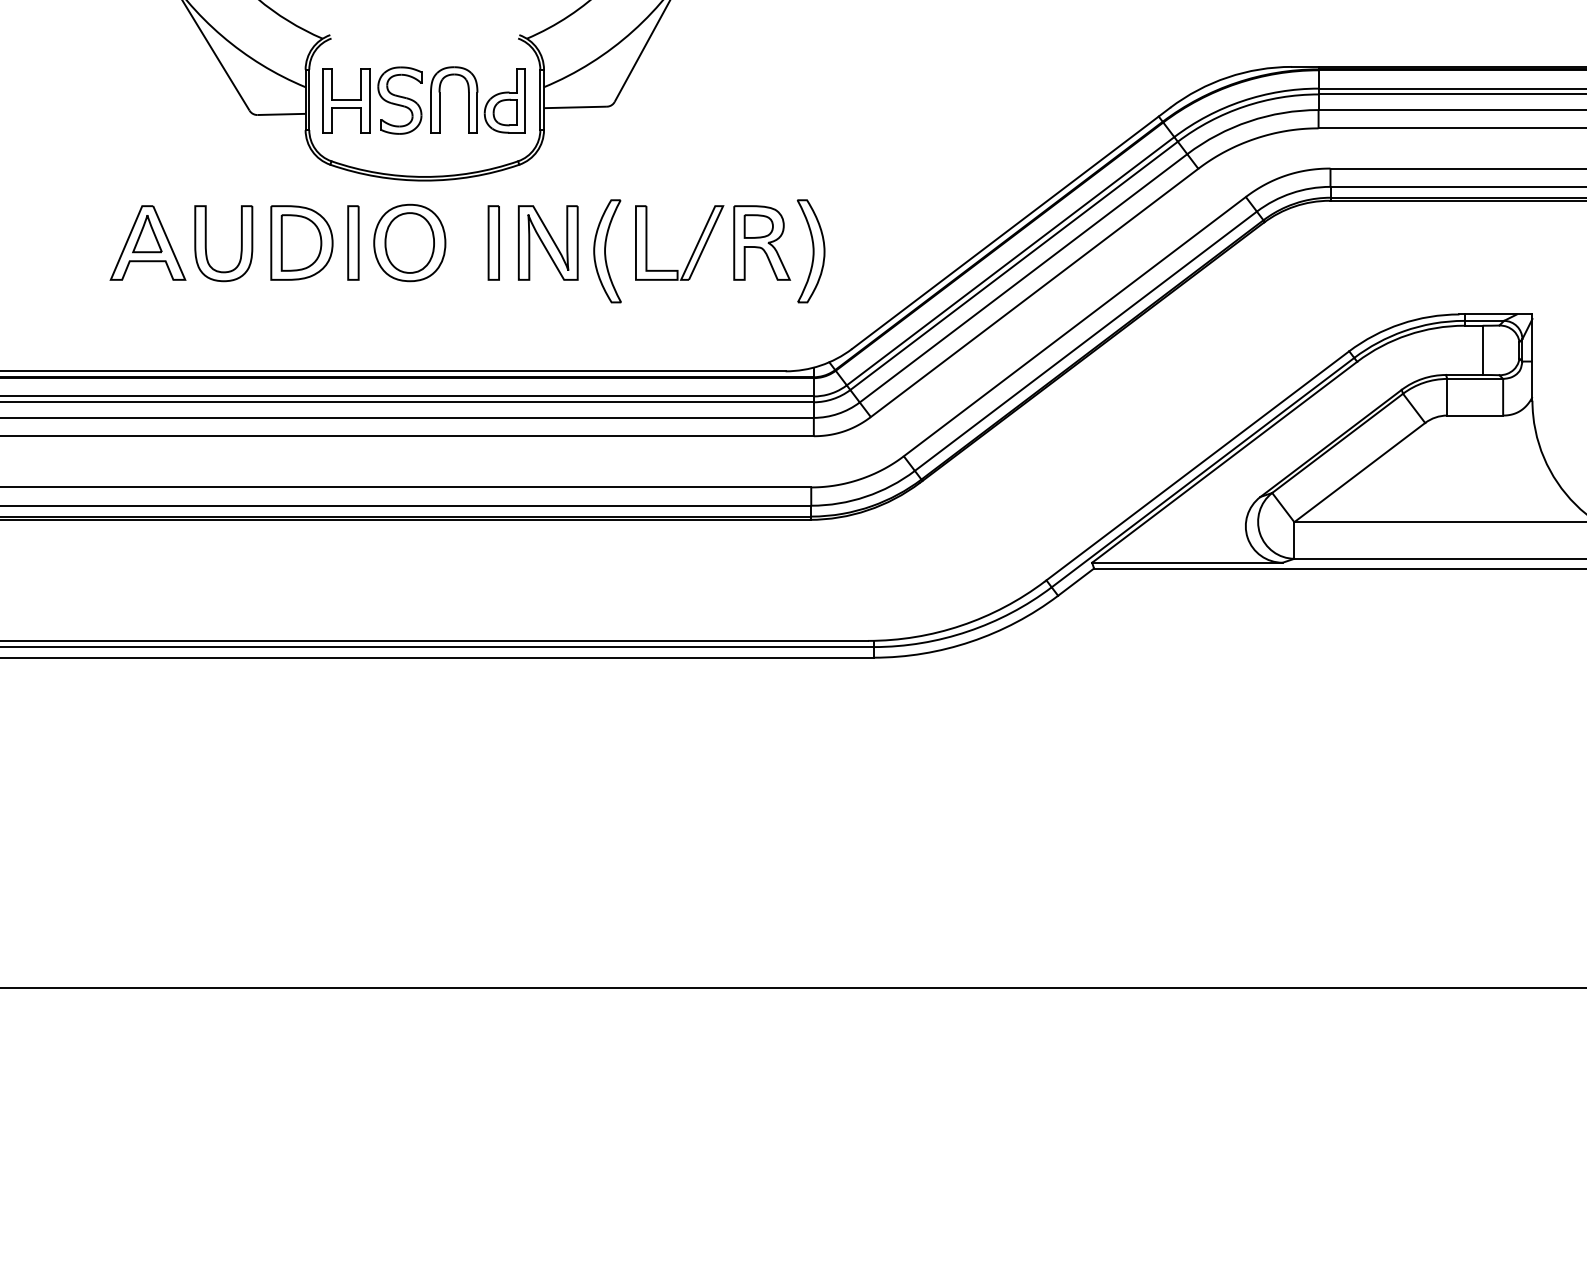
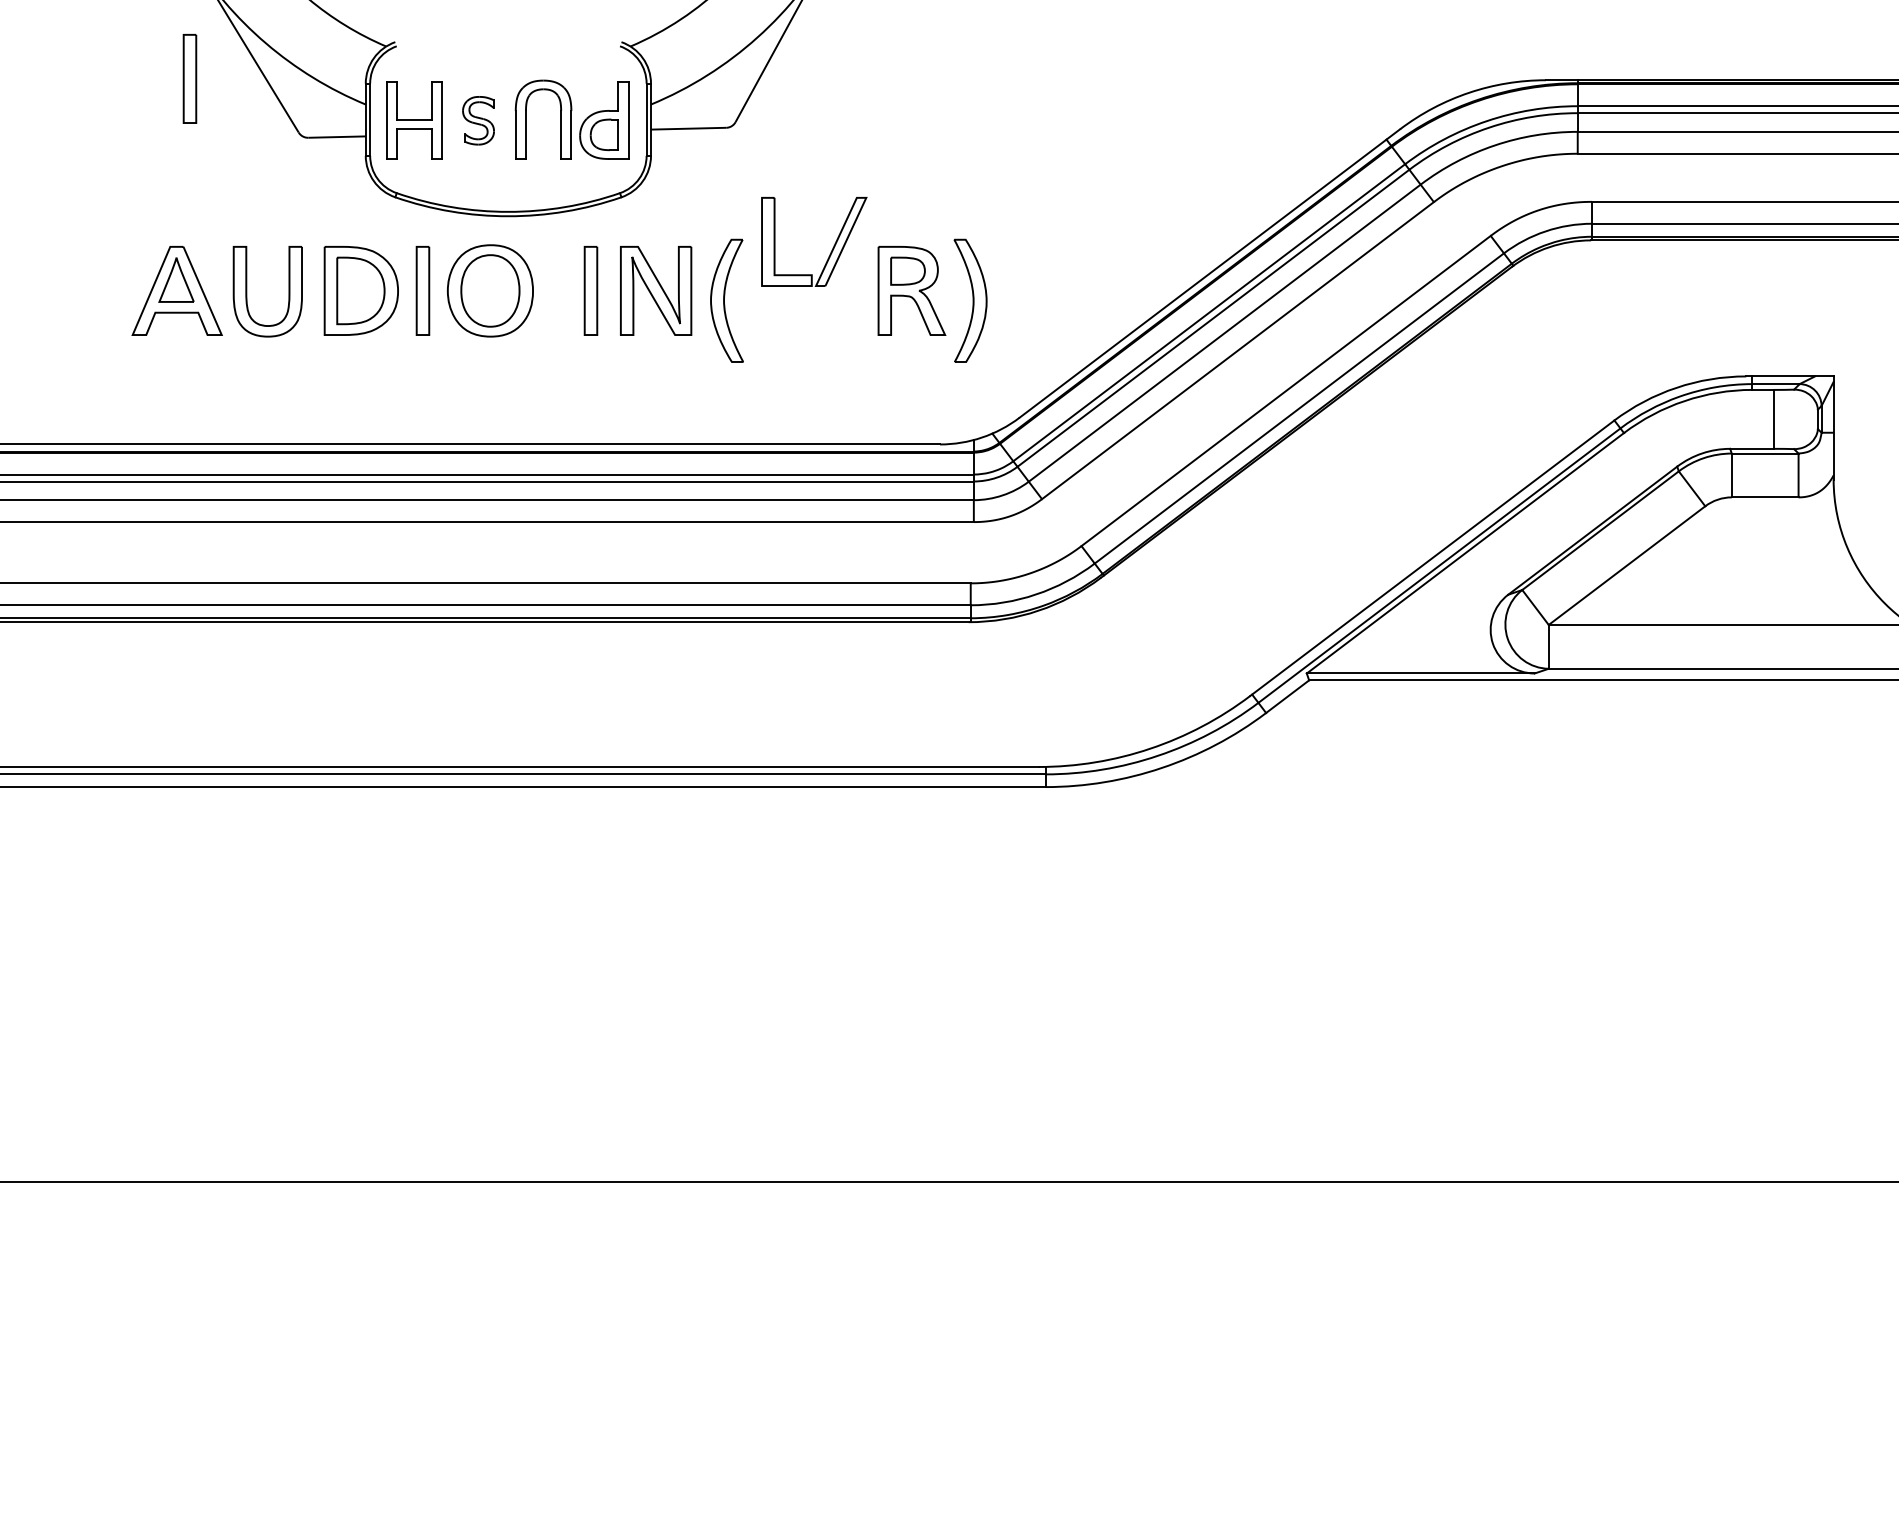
part: (158, 65) -> (189, 78), added
part: (399, 100) -> (478, 120), size x0.6
part: (694, 247) -> (832, 247), moved

